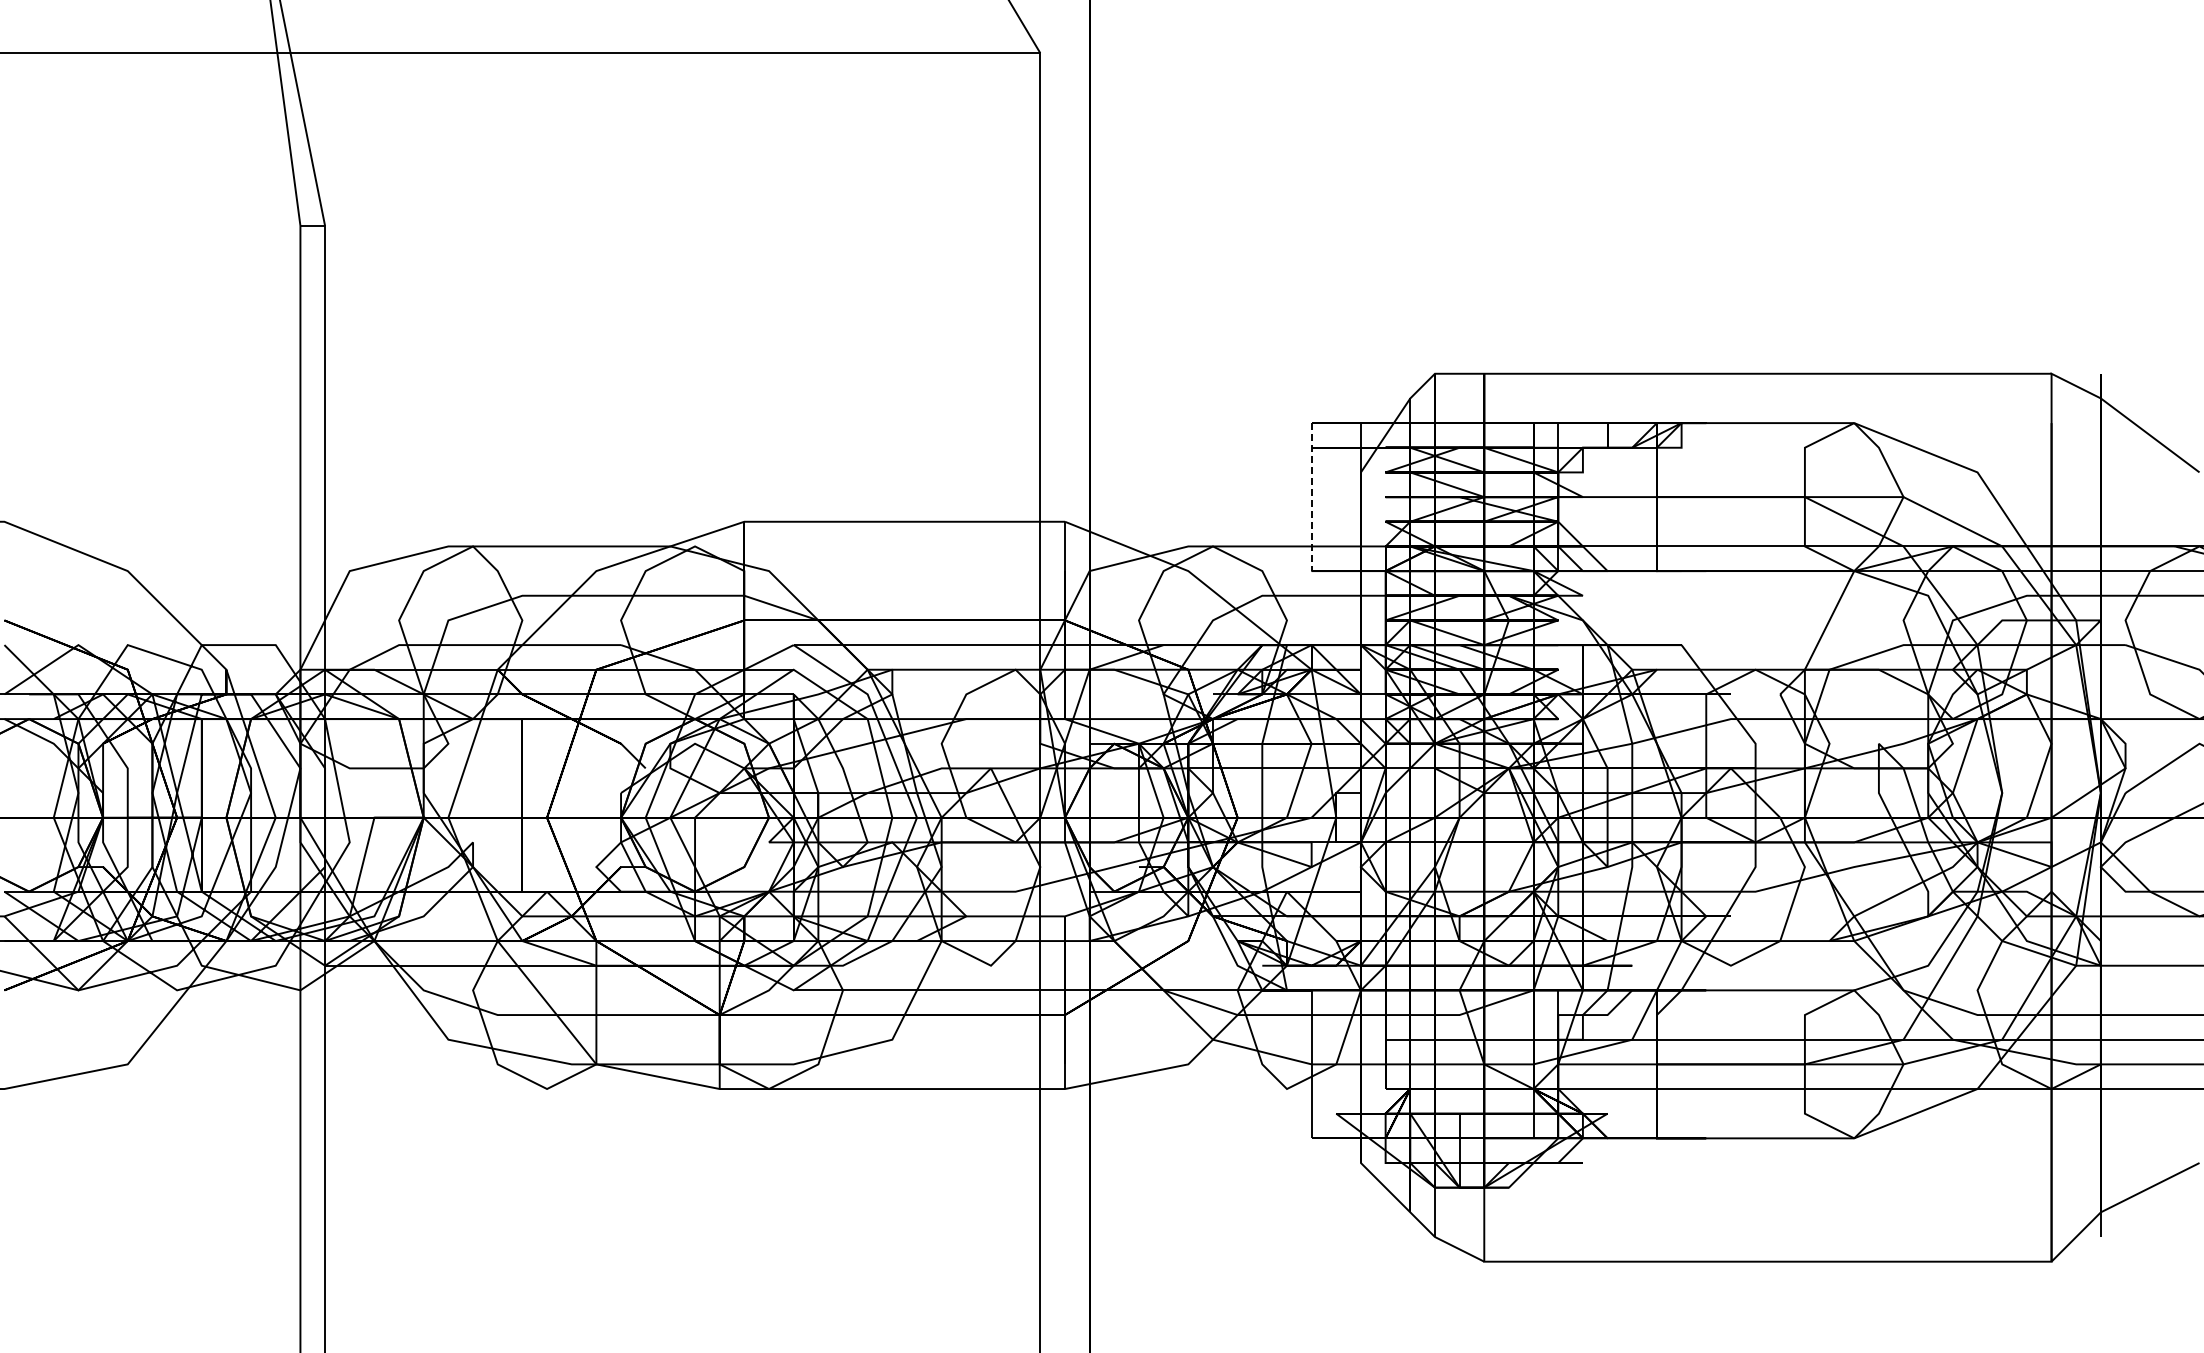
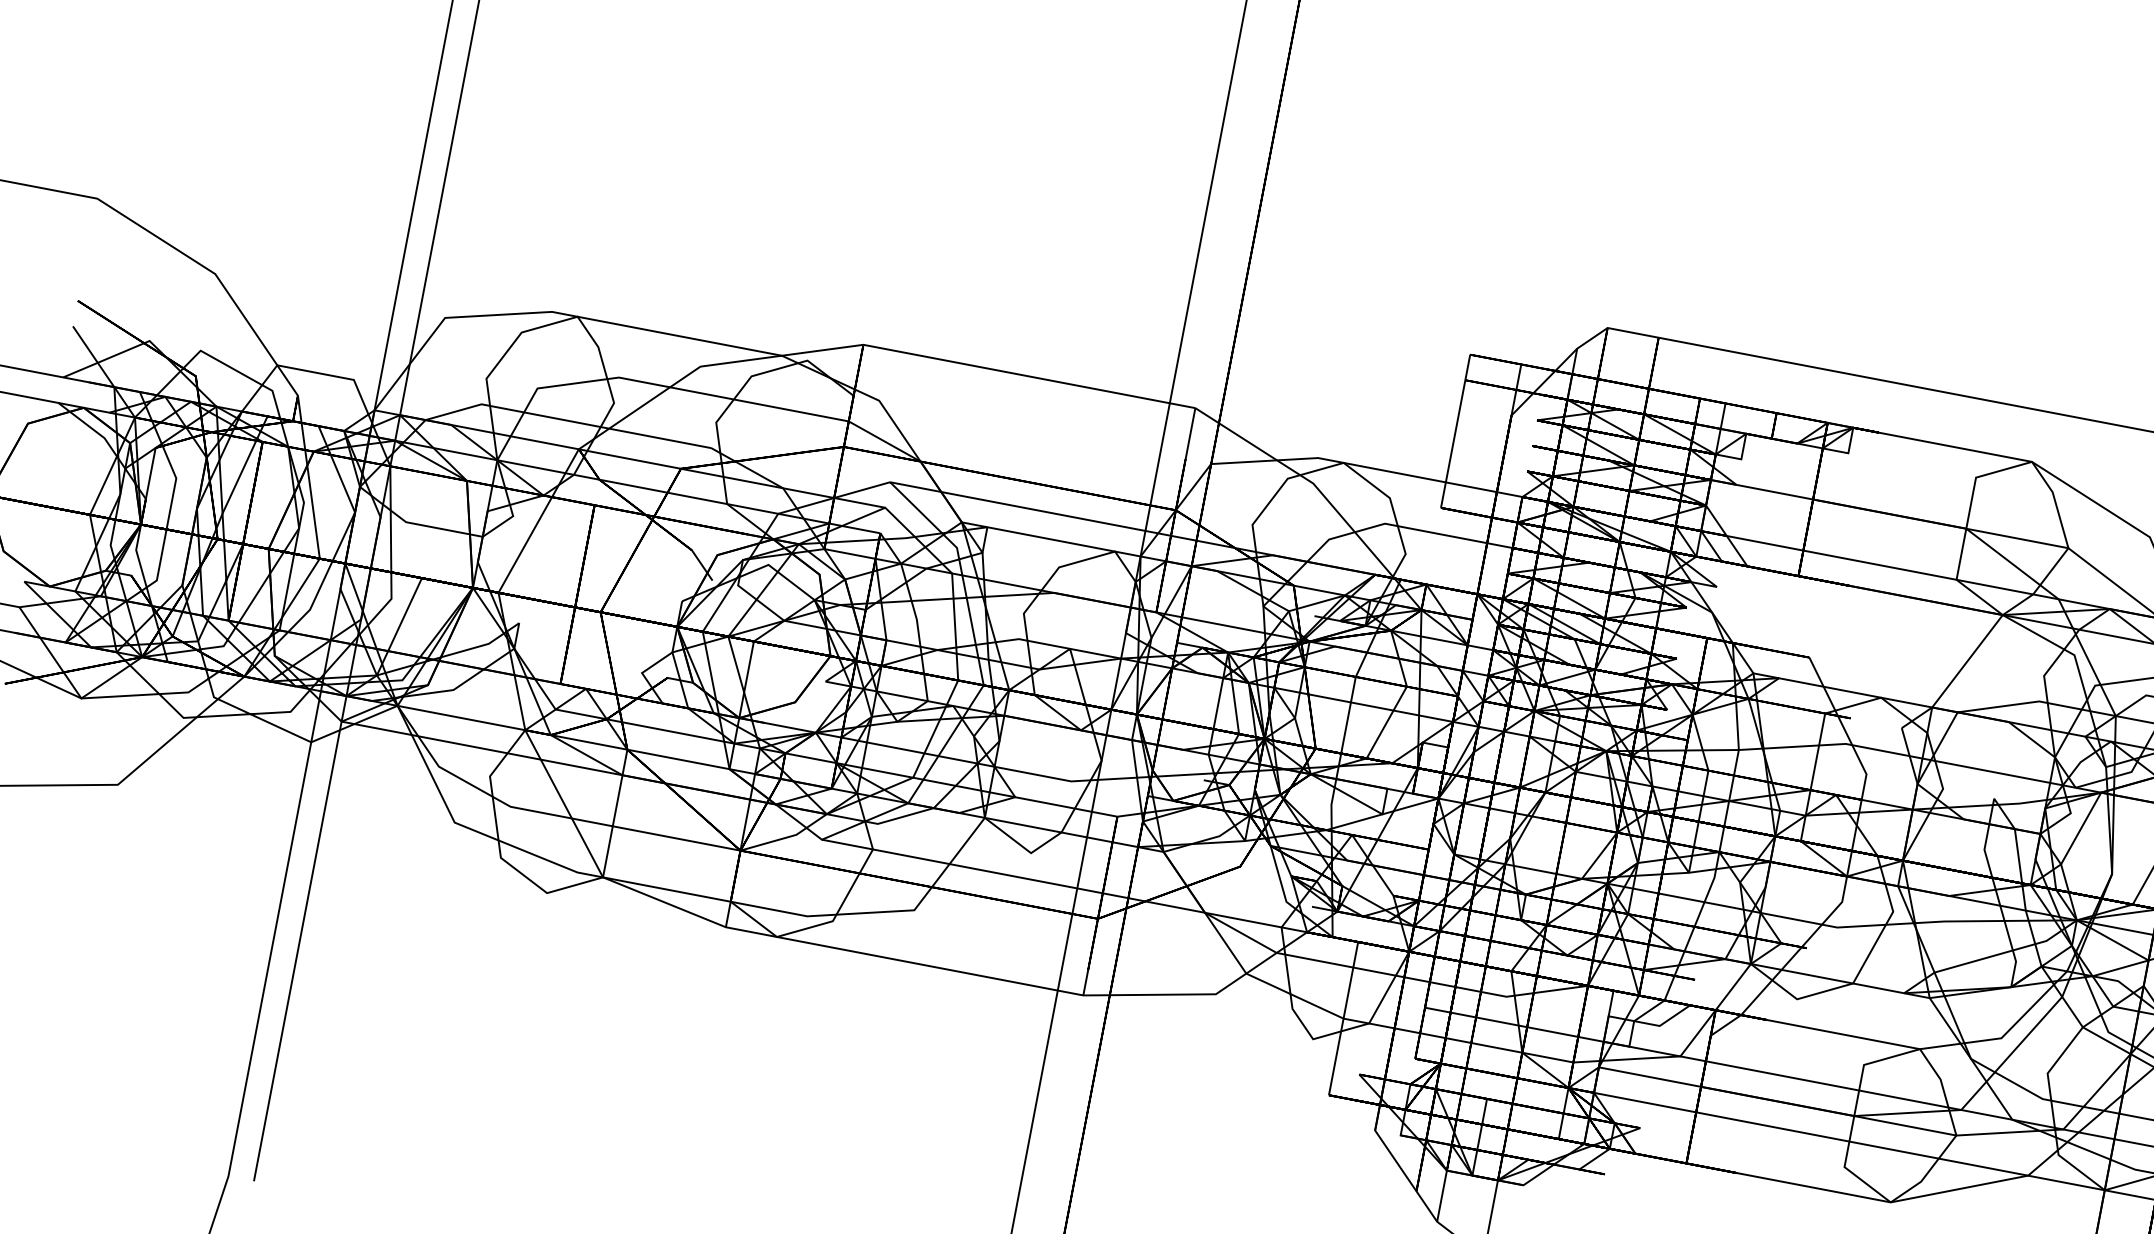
line: (1311, 496) -> (1455, 430), dashed -> solid

